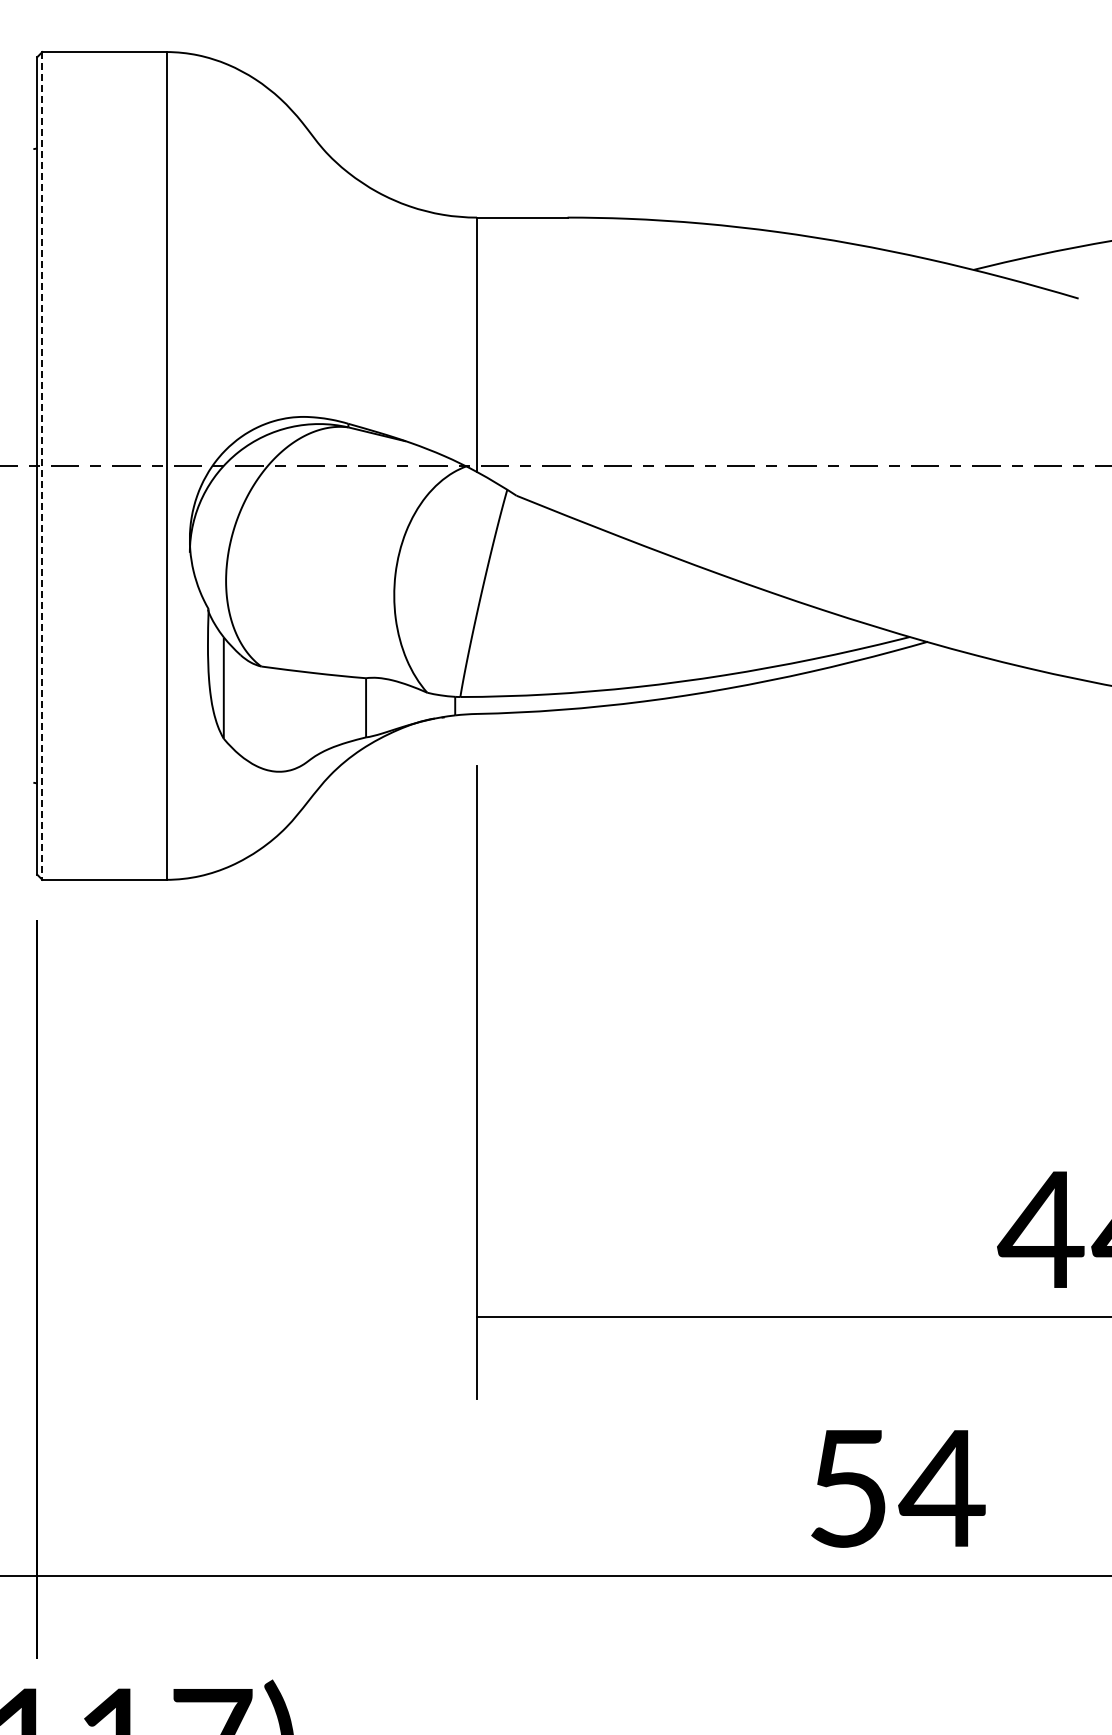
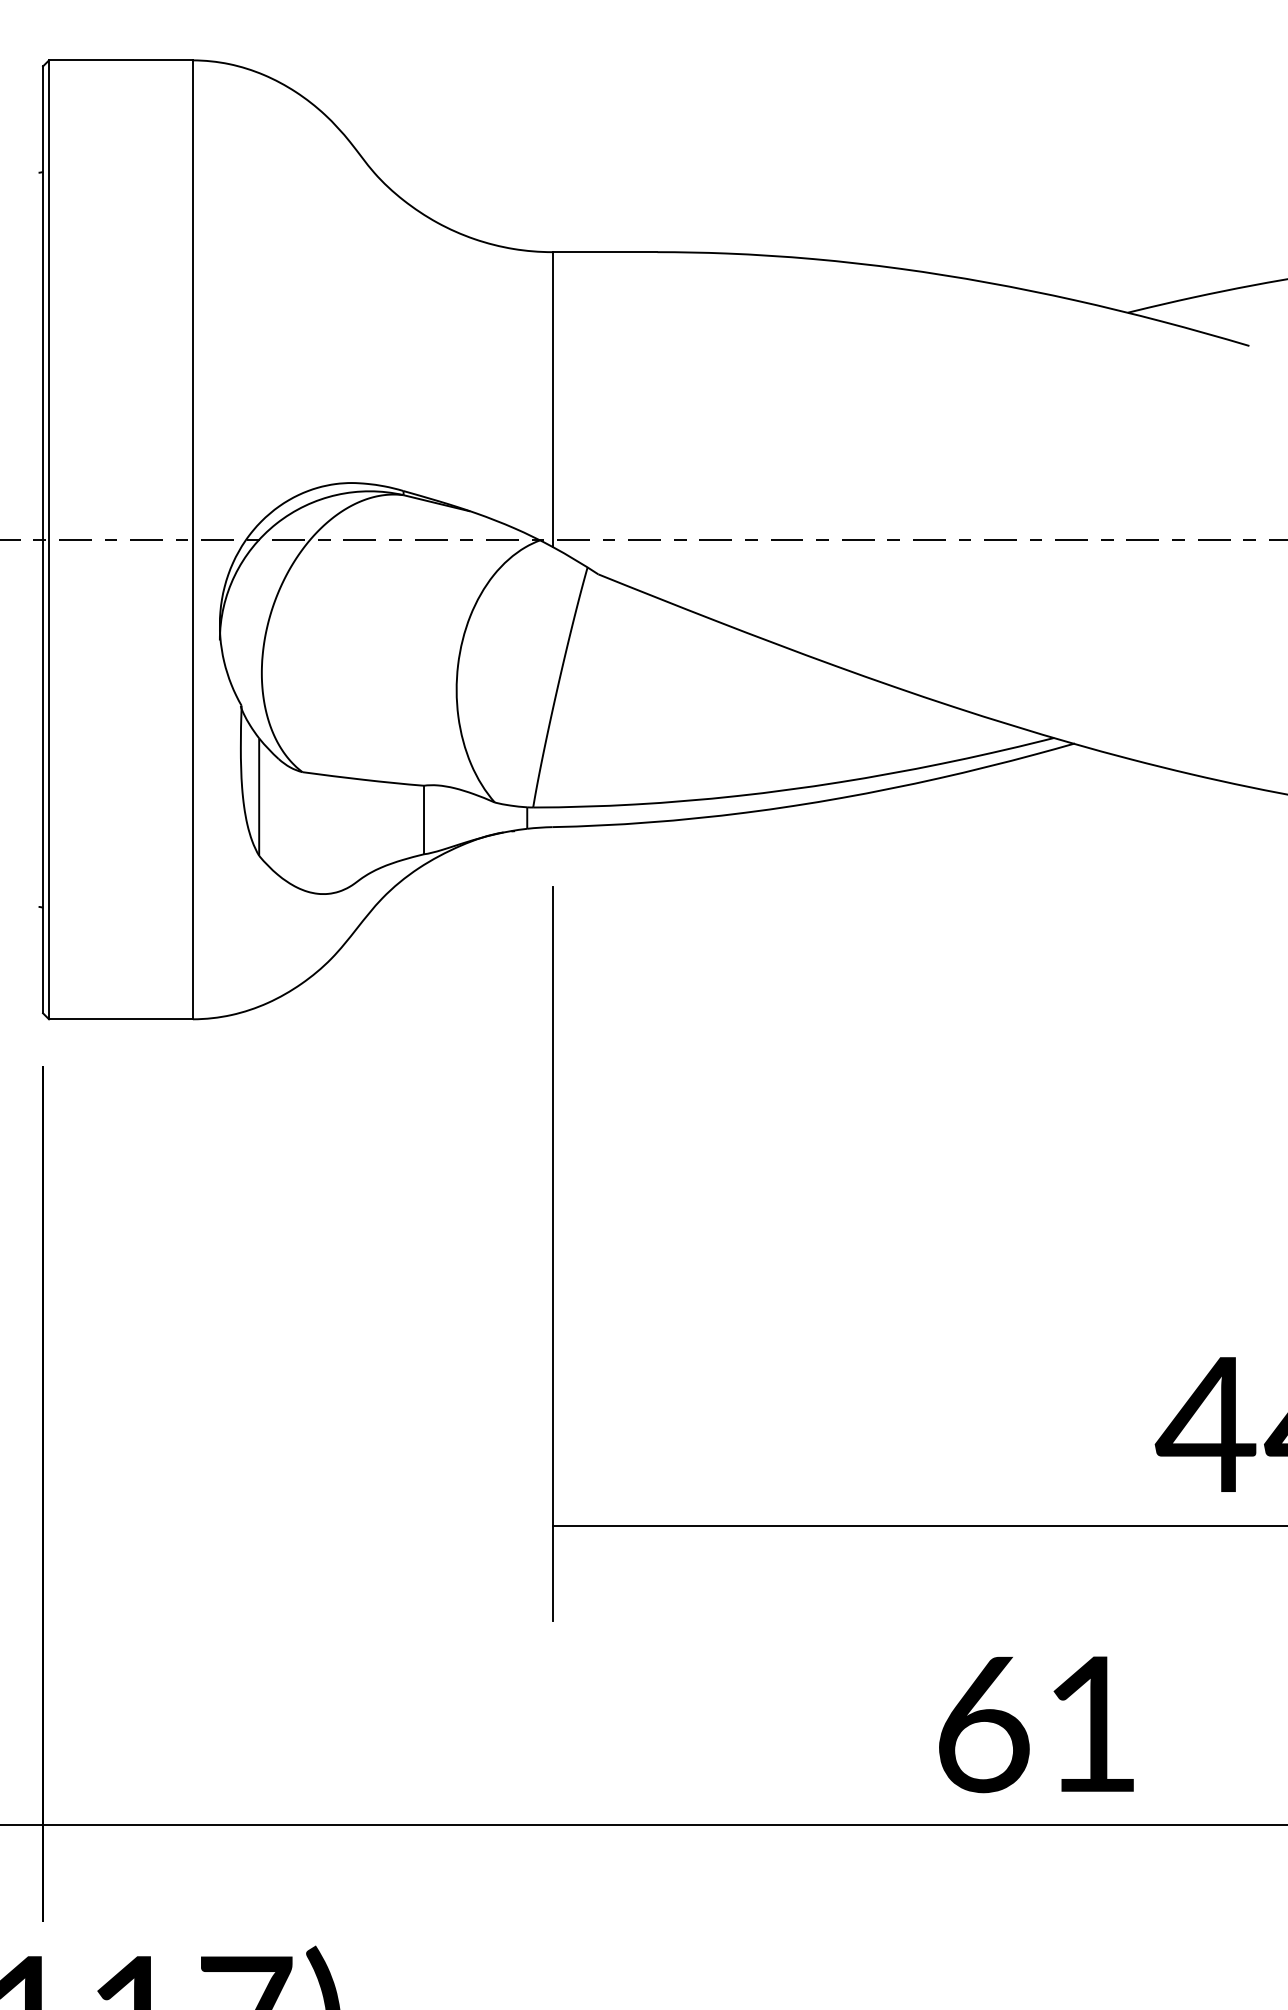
line: (42, 465) -> (49, 539), dashed -> solid
text: (897, 1488) -> (1039, 1724), 54 -> 61

